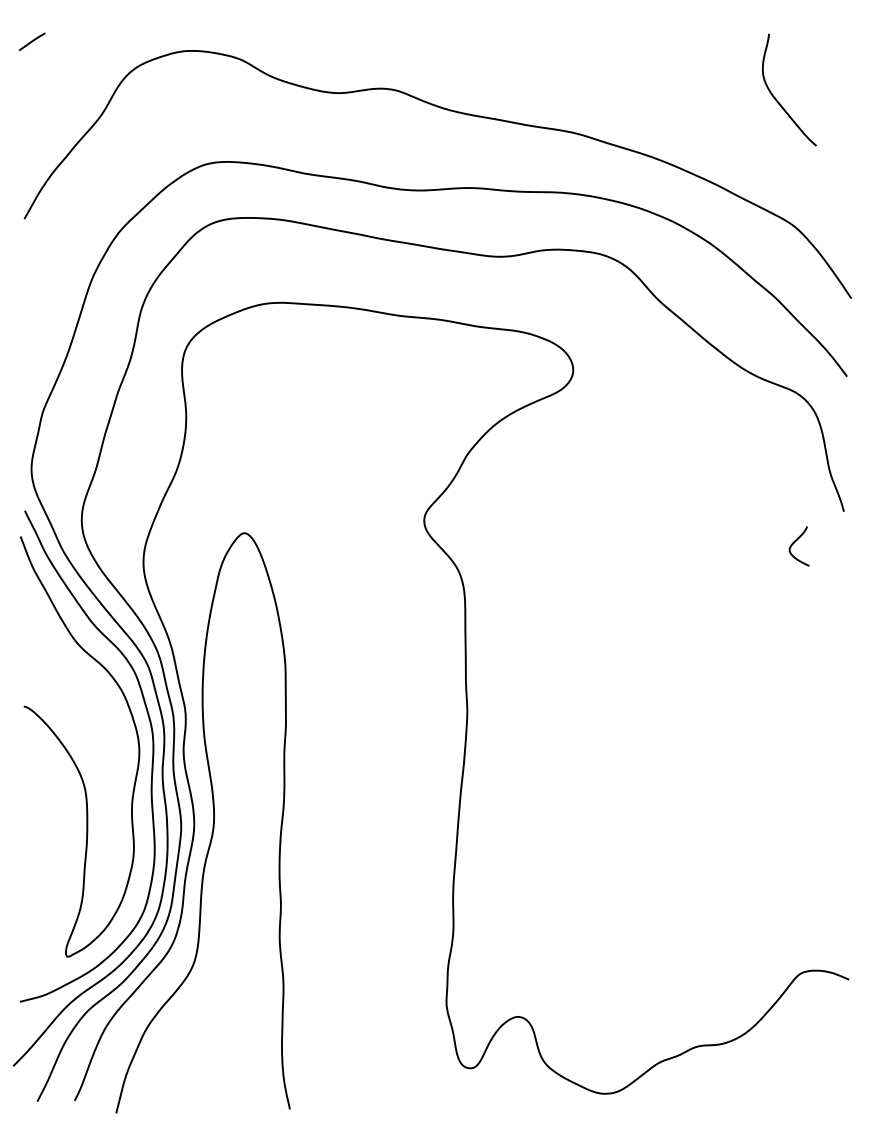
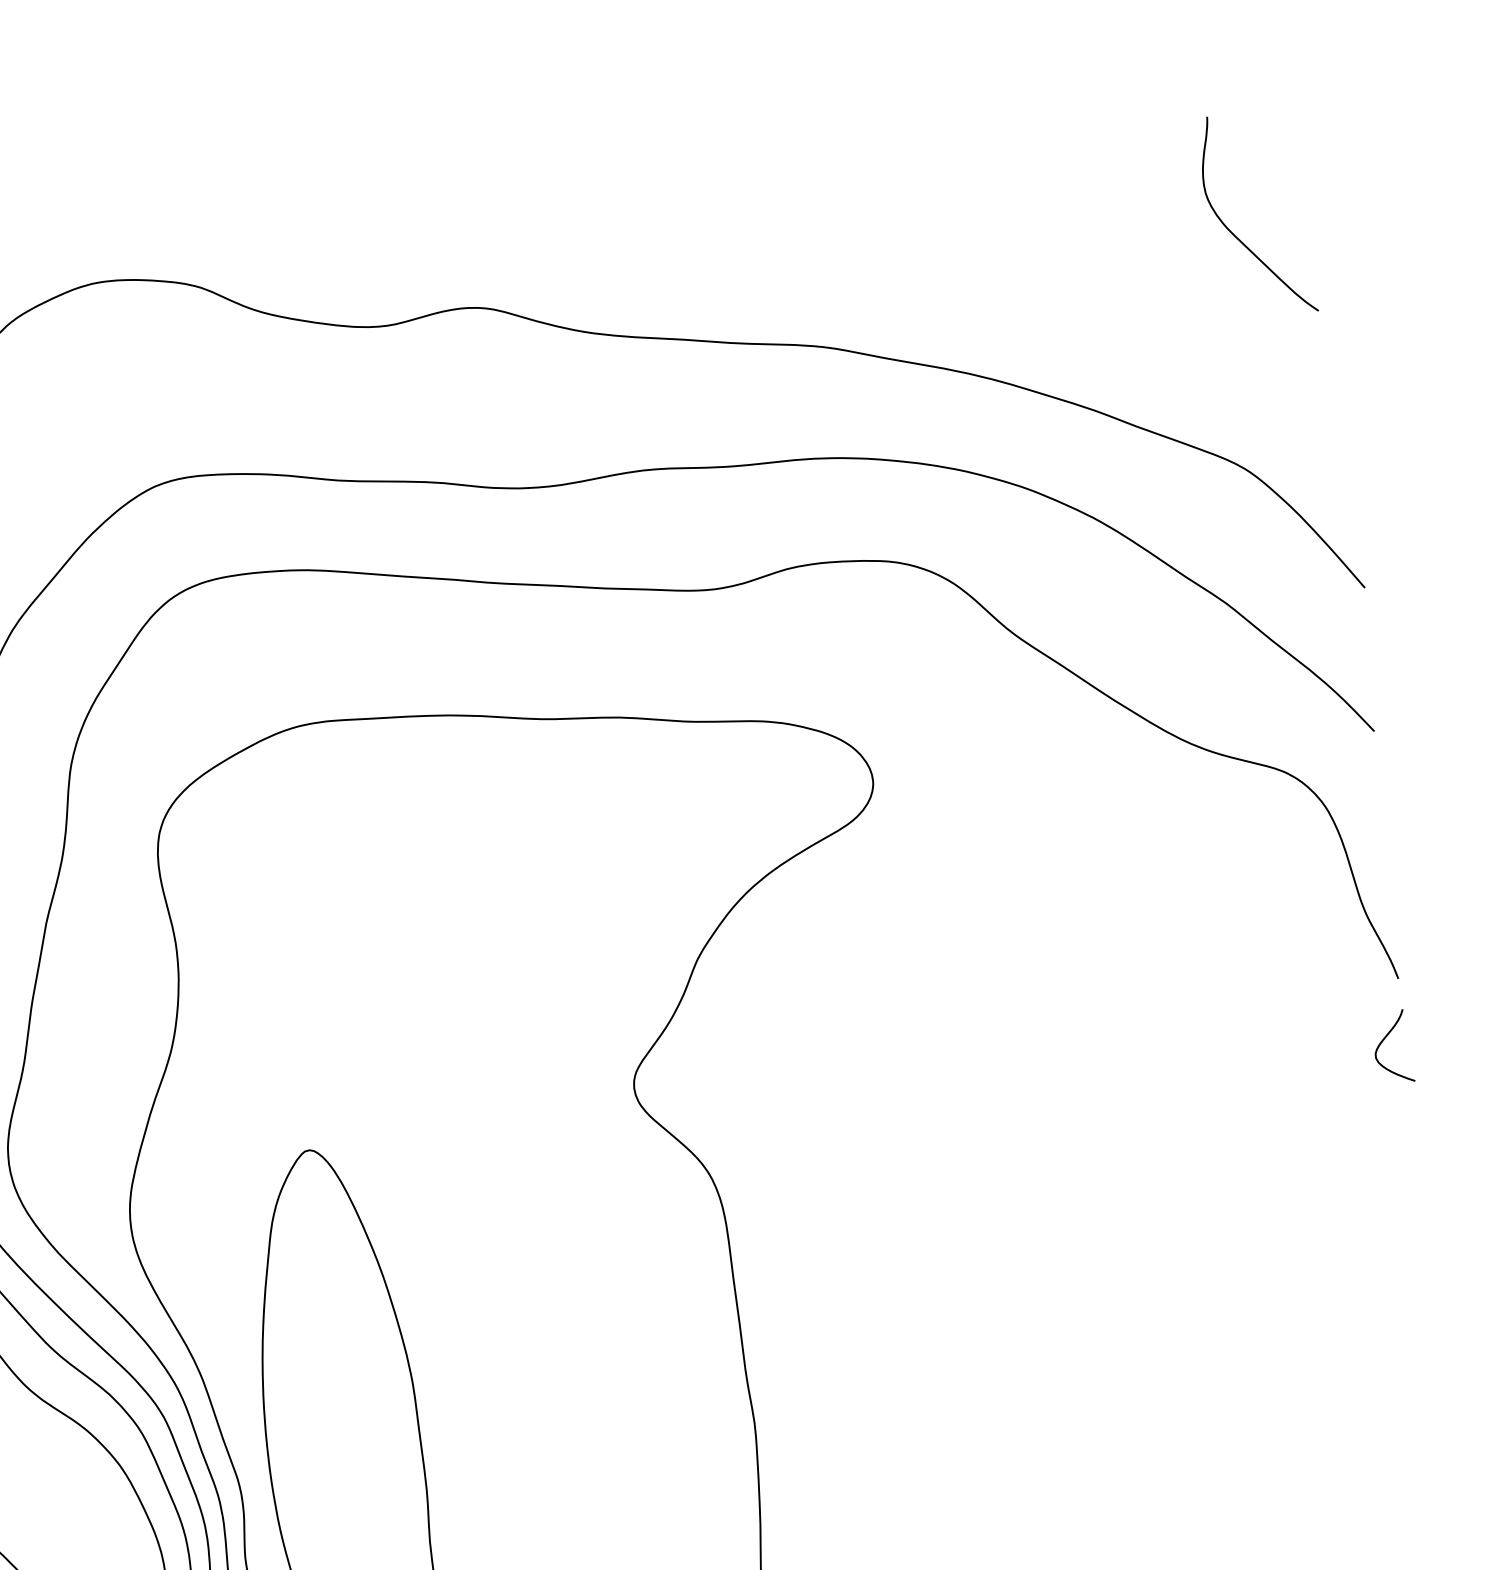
curve: (776, 98) -> (1235, 233), moved
curve: (795, 542) -> (1384, 1041), moved

